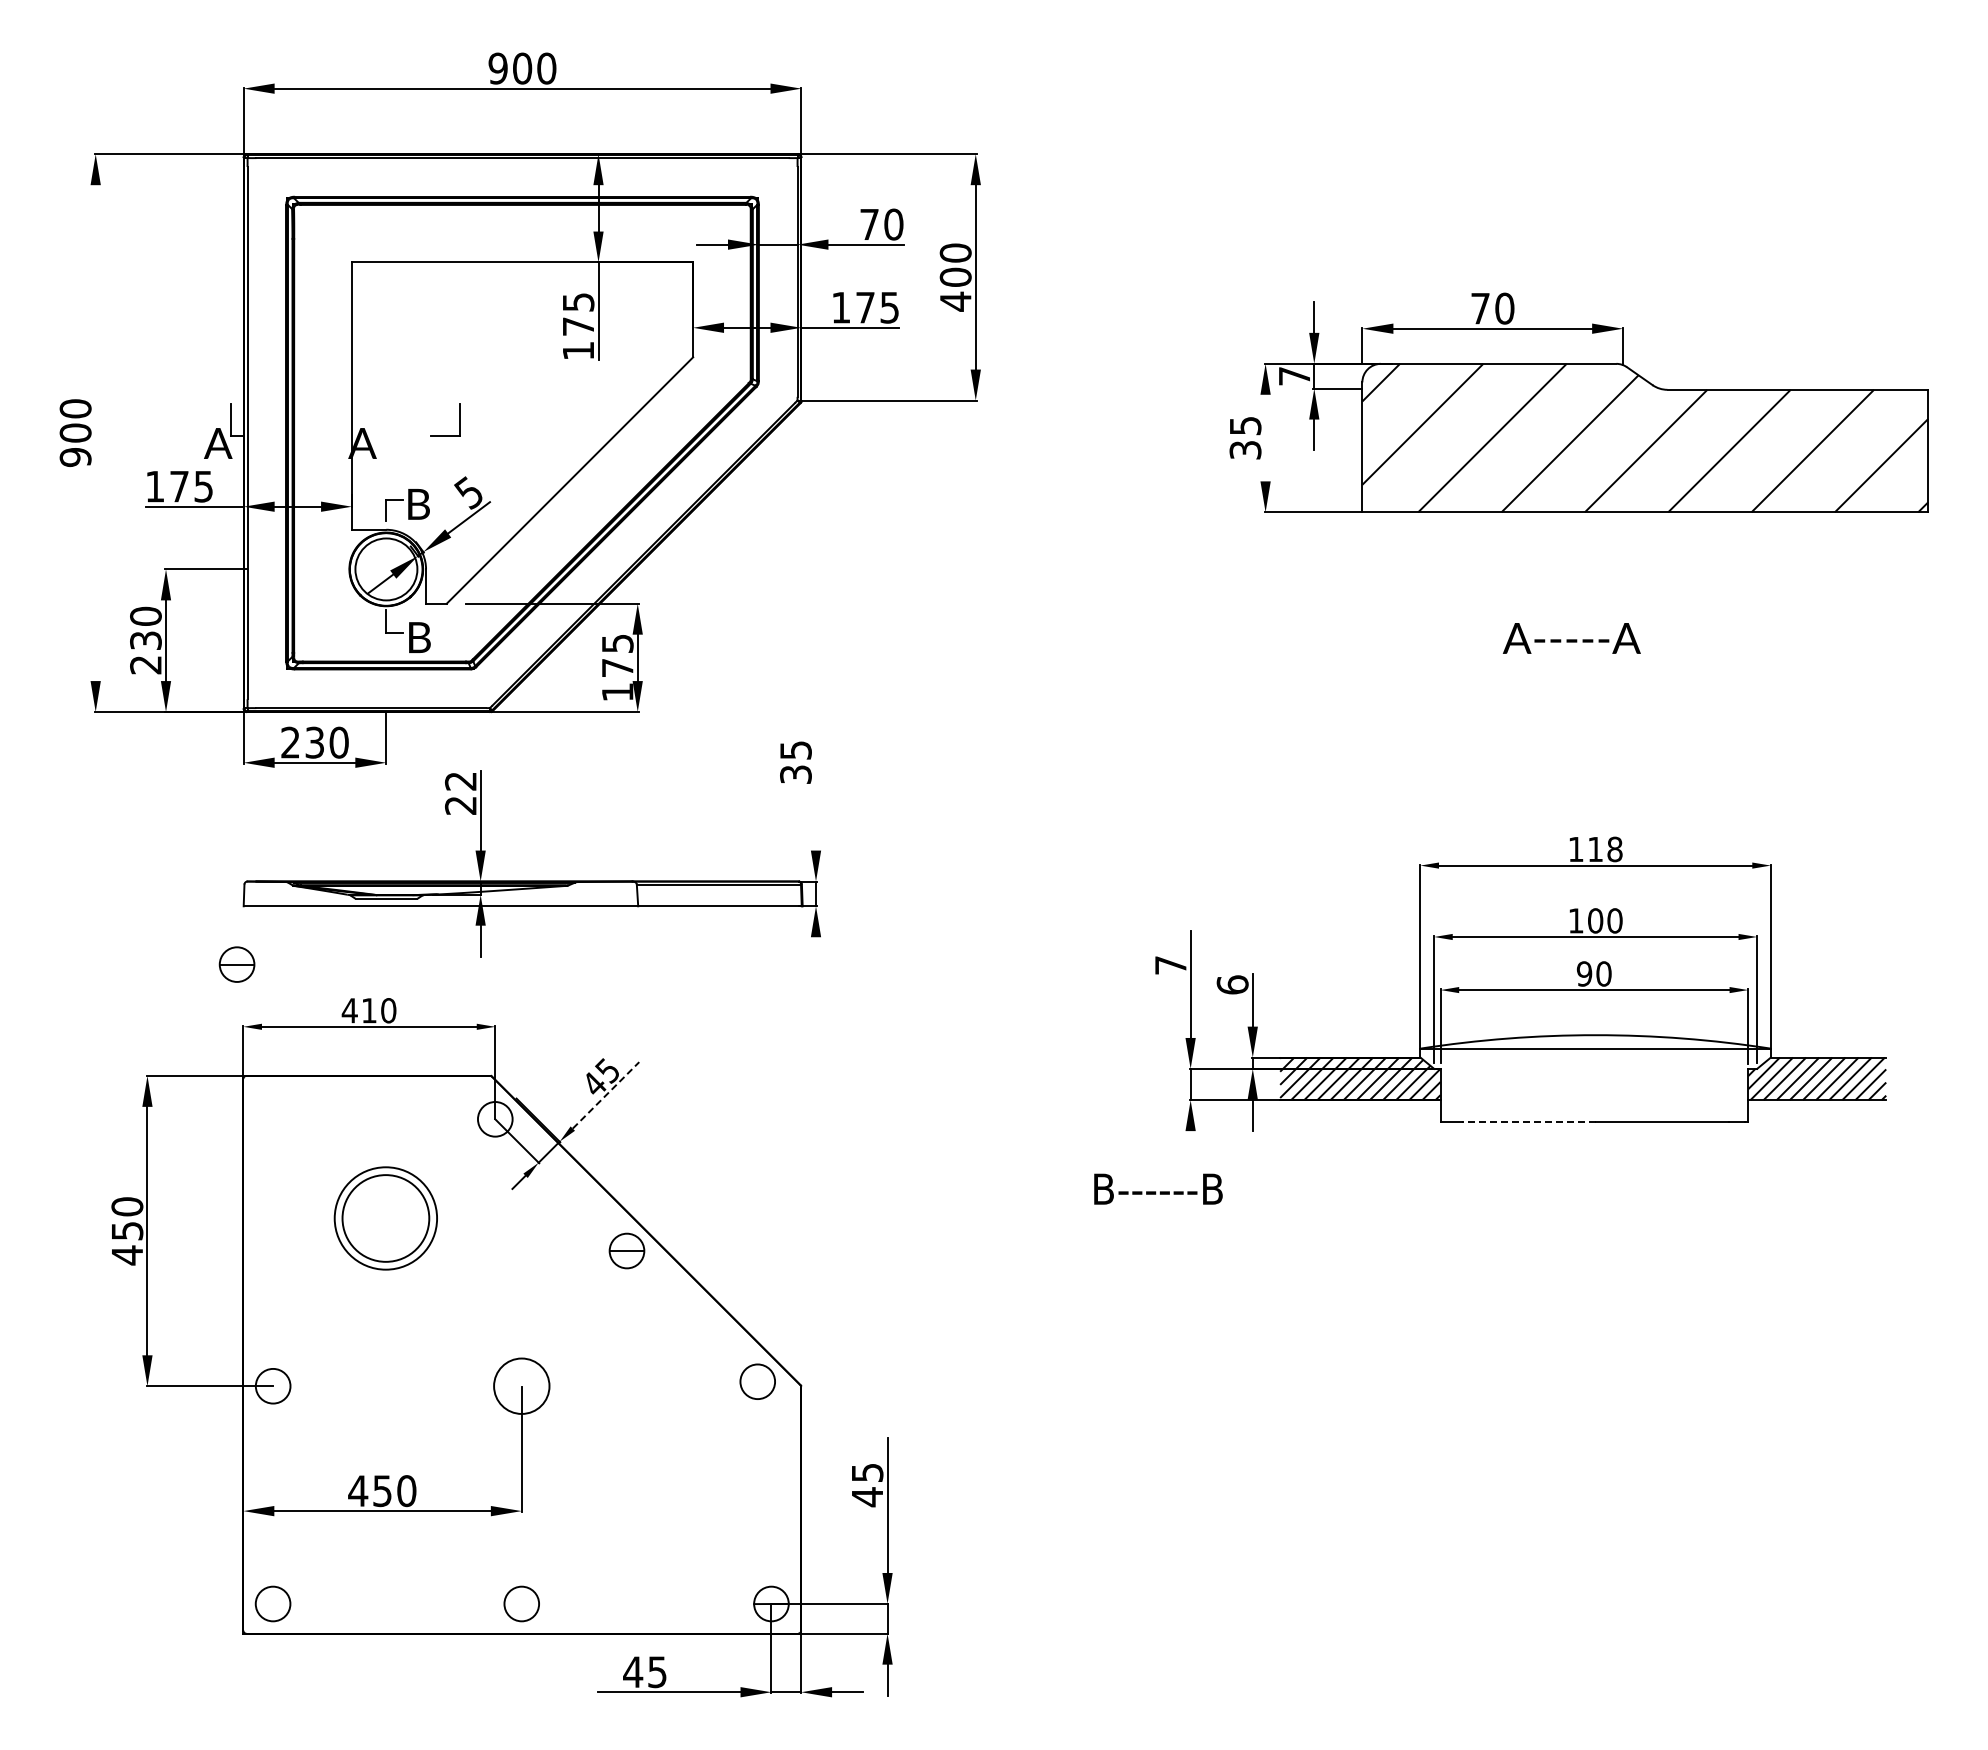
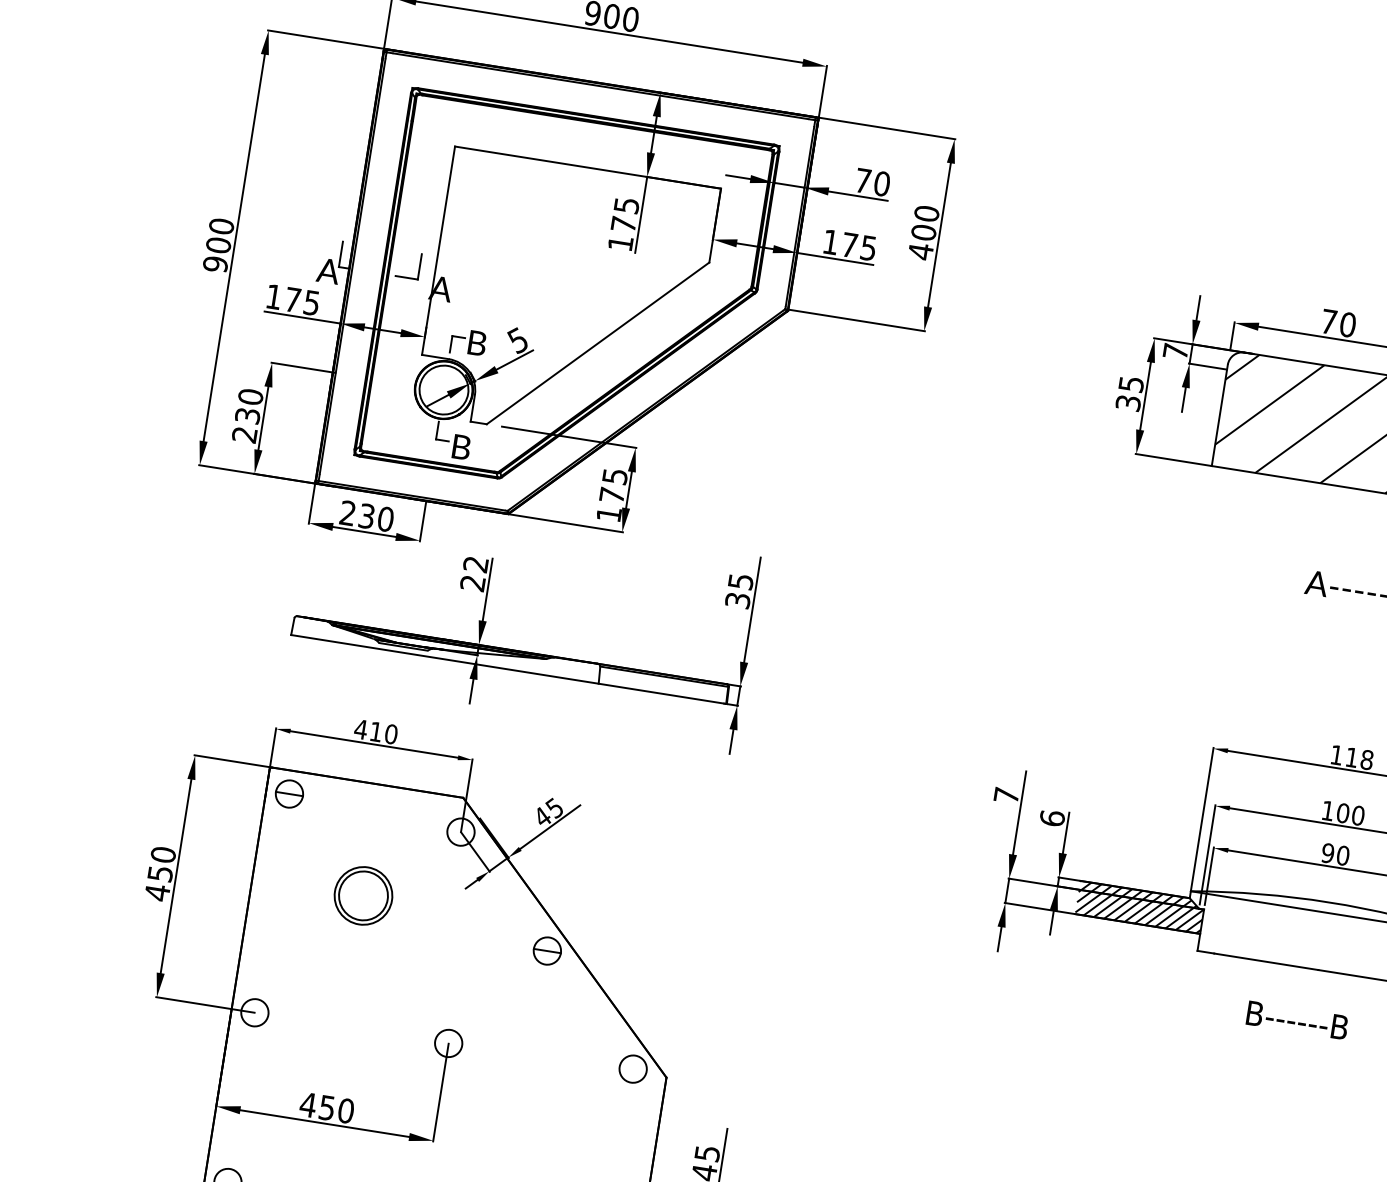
part: (459, 419) -> (419, 266), moved
line: (95, 433) -> (234, 248), added
line: (1265, 437) -> (1145, 395), added
line: (816, 783) -> (752, 610), added
line: (816, 952) -> (731, 741), added
part: (236, 964) -> (289, 793), moved
line: (606, 1095) -> (550, 827), dashed -> solid
line: (1528, 1121) -> (1266, 961), dashed -> solid
line: (1190, 1146) -> (999, 939), added
text: (1158, 1188) -> (1297, 1019), moved
part: (385, 1218) -> (363, 895), size x0.71
circle: (521, 1385) -> (448, 1042), size x0.62

